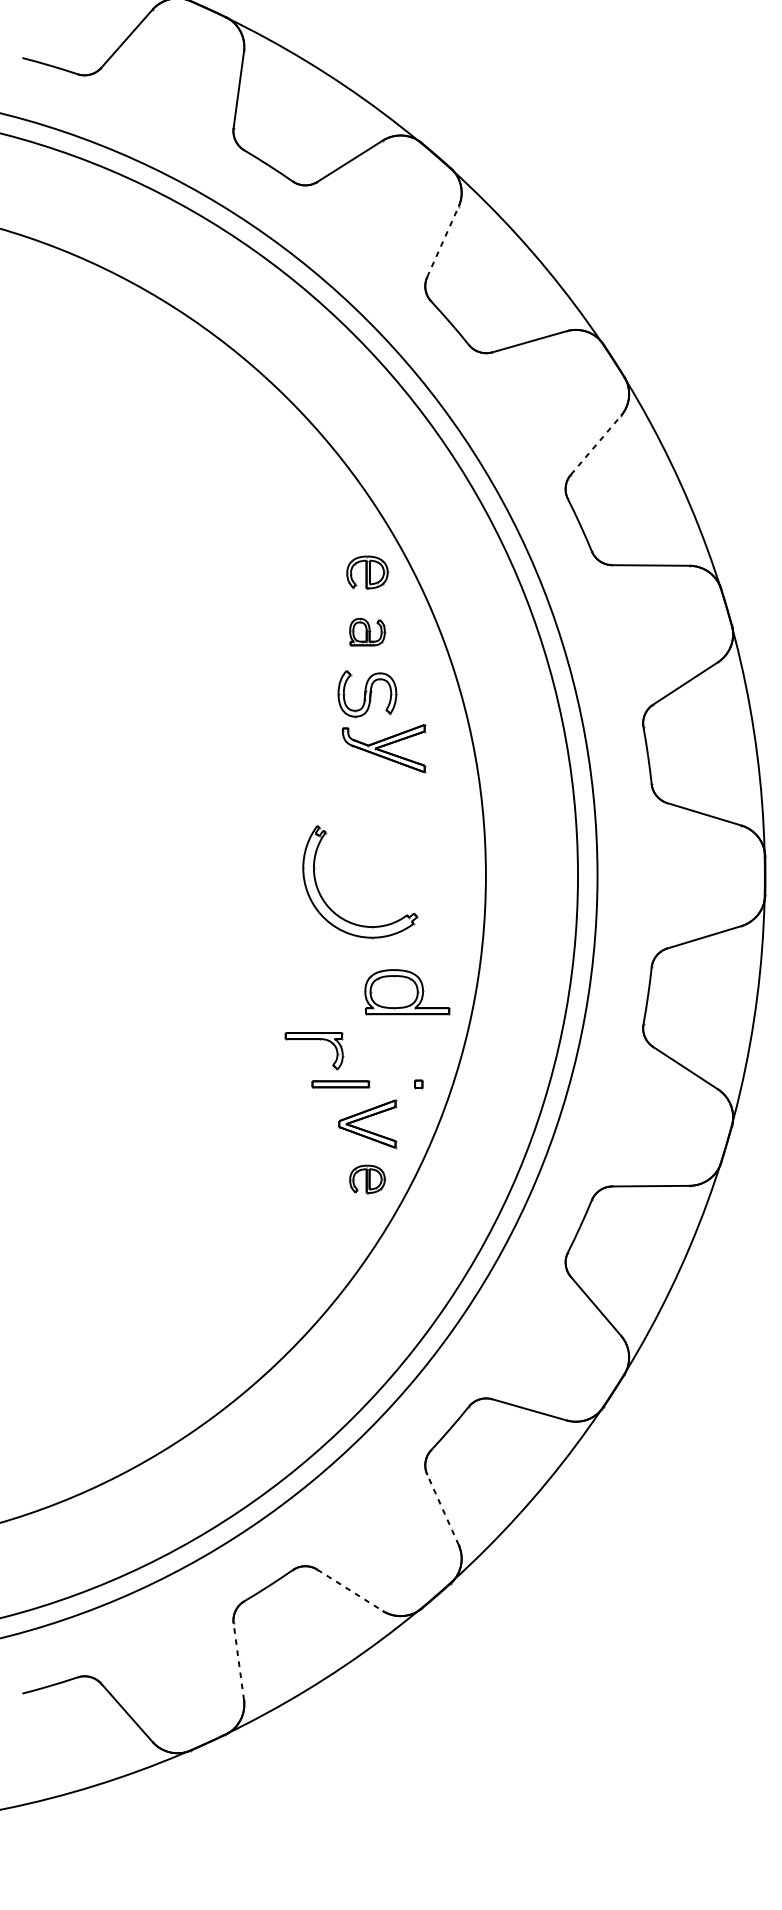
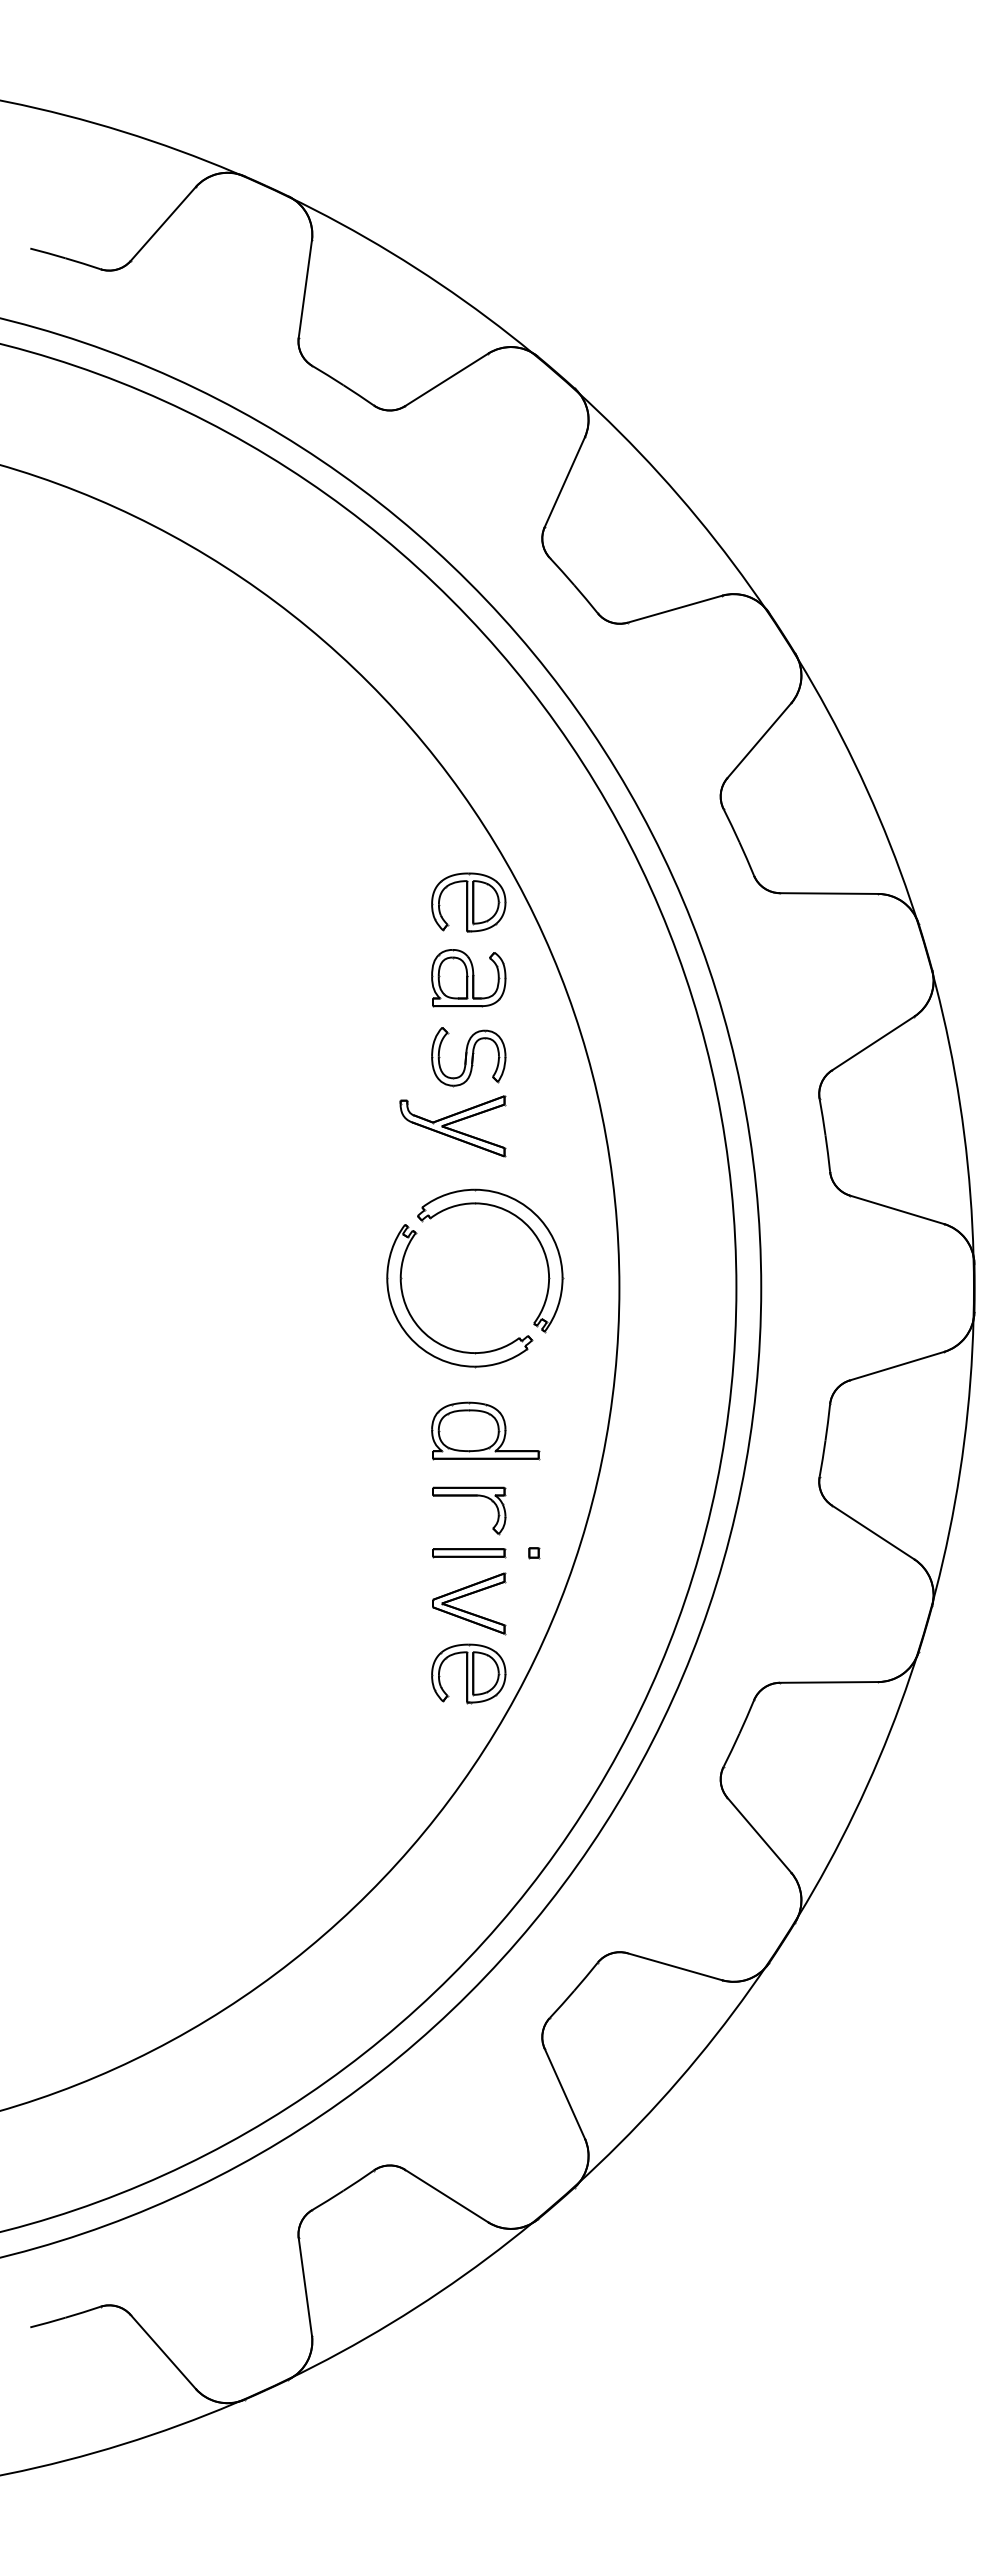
line: (443, 241) -> (565, 481), dashed -> solid
line: (596, 445) -> (759, 740), dashed -> solid
part: (367, 572) -> (468, 902), size x1.43
part: (367, 632) -> (468, 978), size x1.67
part: (383, 748) -> (452, 1126), moved
part: (410, 825) -> (523, 1223), added
part: (407, 991) -> (485, 1430), moved
part: (314, 1039) -> (469, 1496), moved
part: (341, 1084) -> (469, 1553), moved
part: (367, 1179) -> (468, 1673), size x1.67
line: (442, 1509) -> (564, 2093), dashed -> solid
line: (350, 1590) -> (447, 2196), dashed -> solid
line: (238, 1661) -> (305, 2286), dashed -> solid

